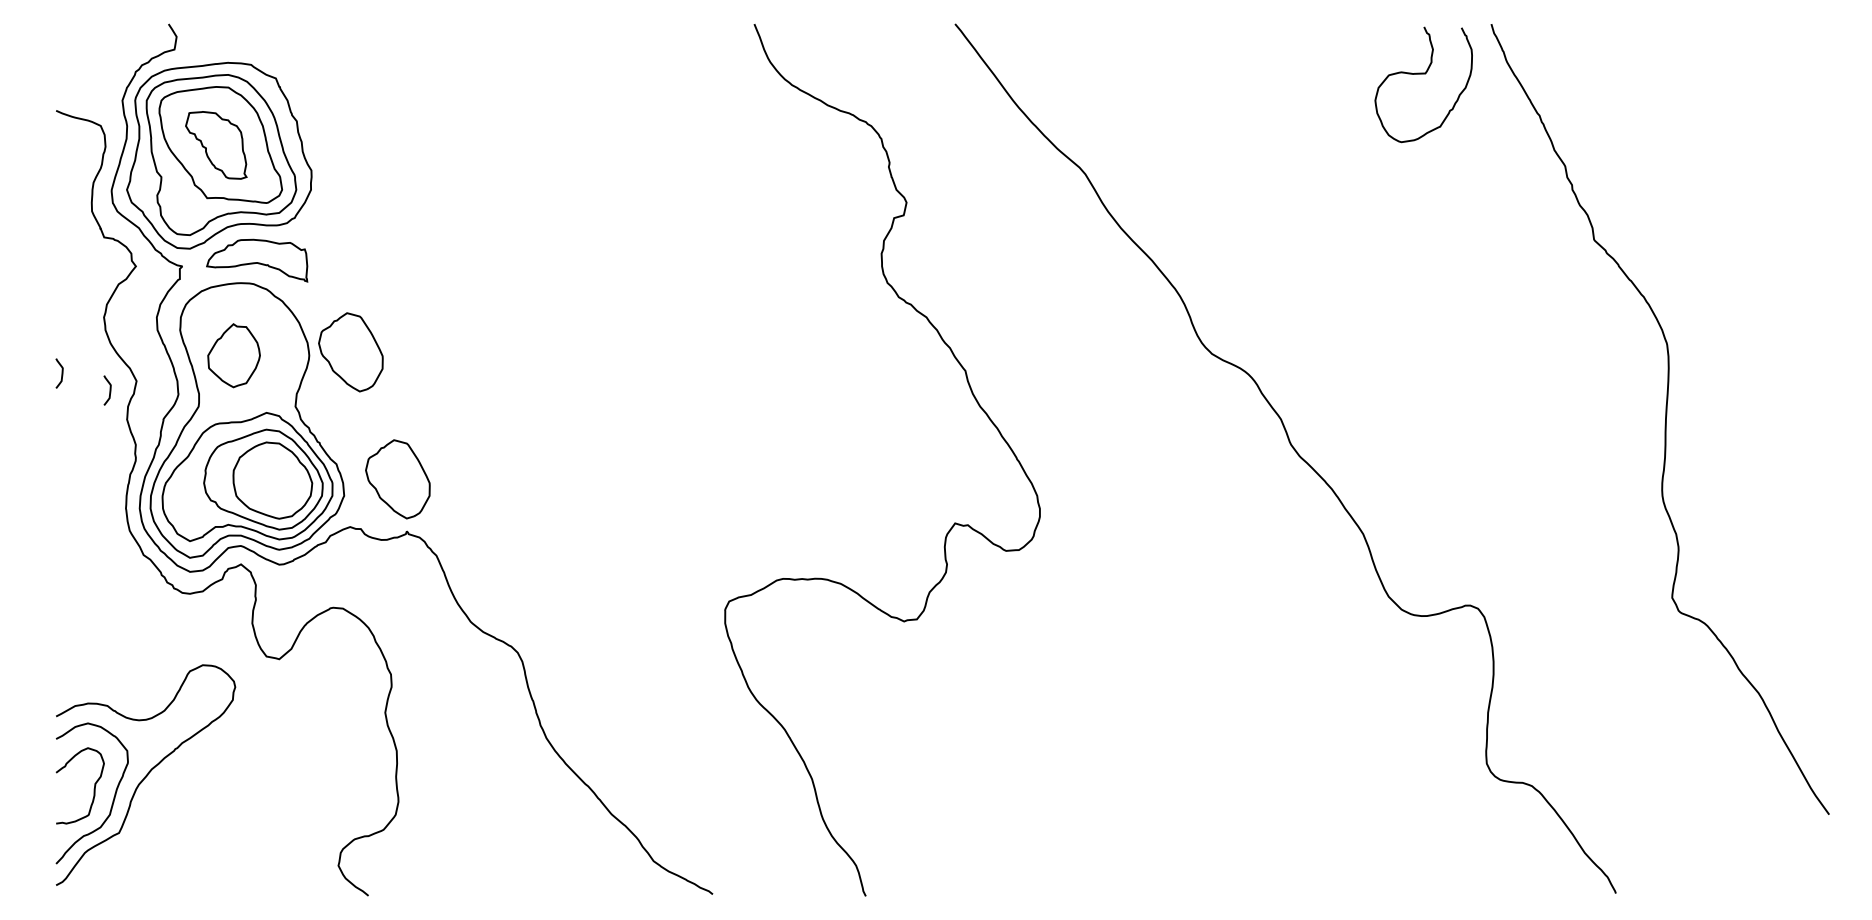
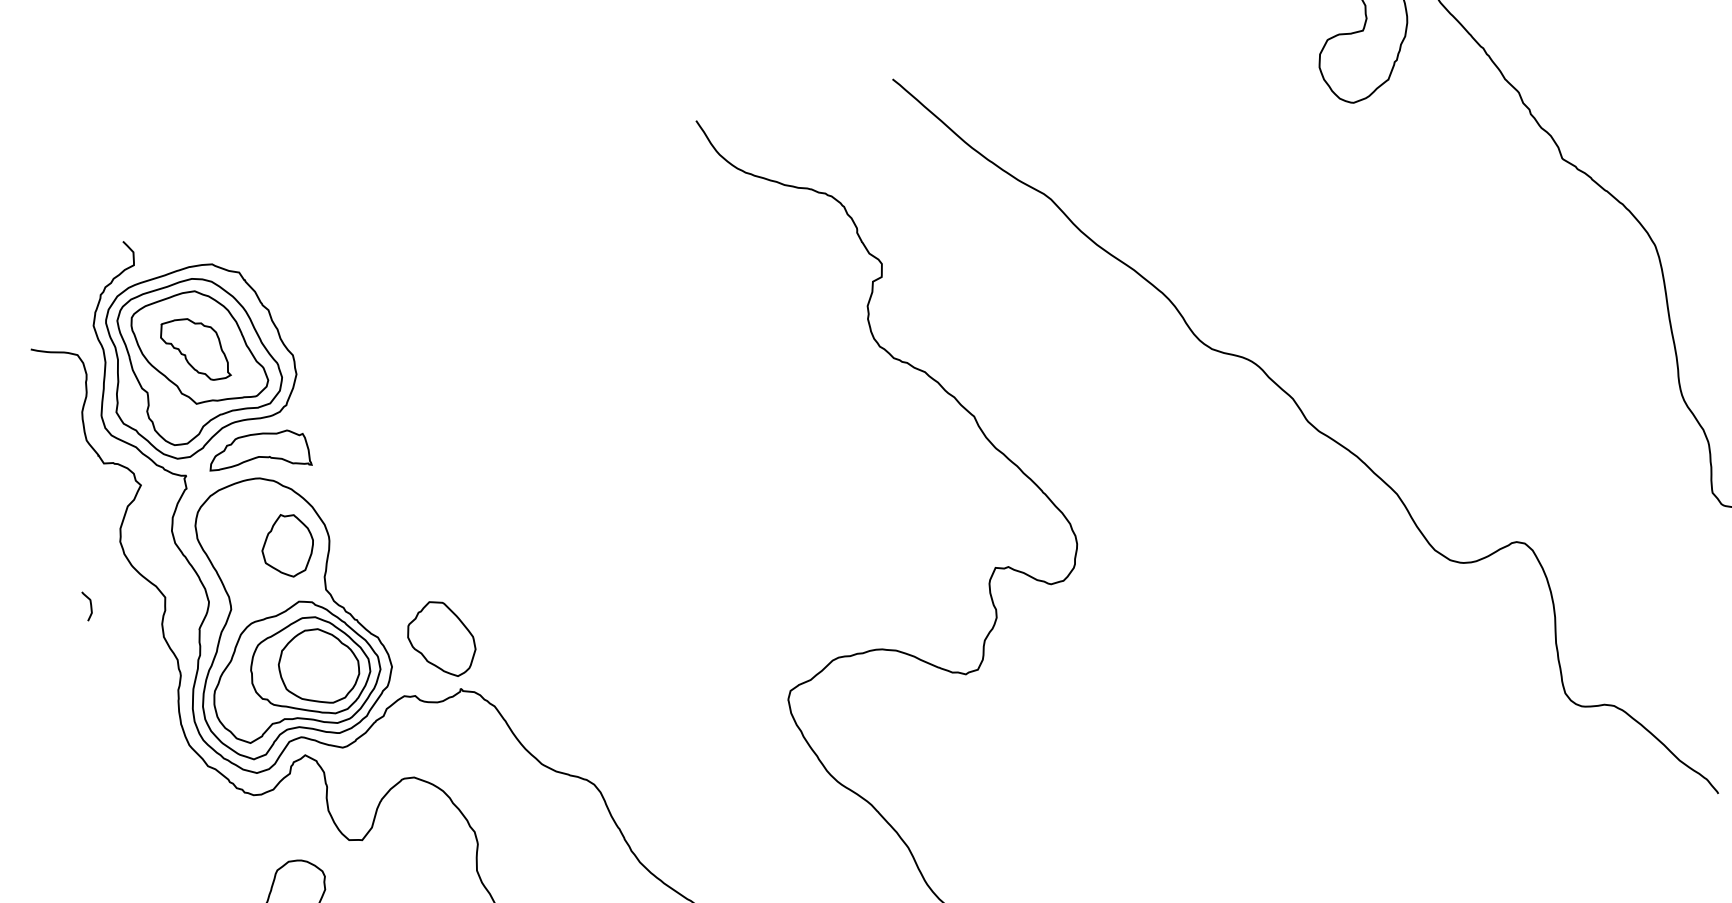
part: (350, 352) -> (368, 525), removed
part: (233, 355) -> (287, 545), moved
curve: (109, 390) -> (140, 612), removed

